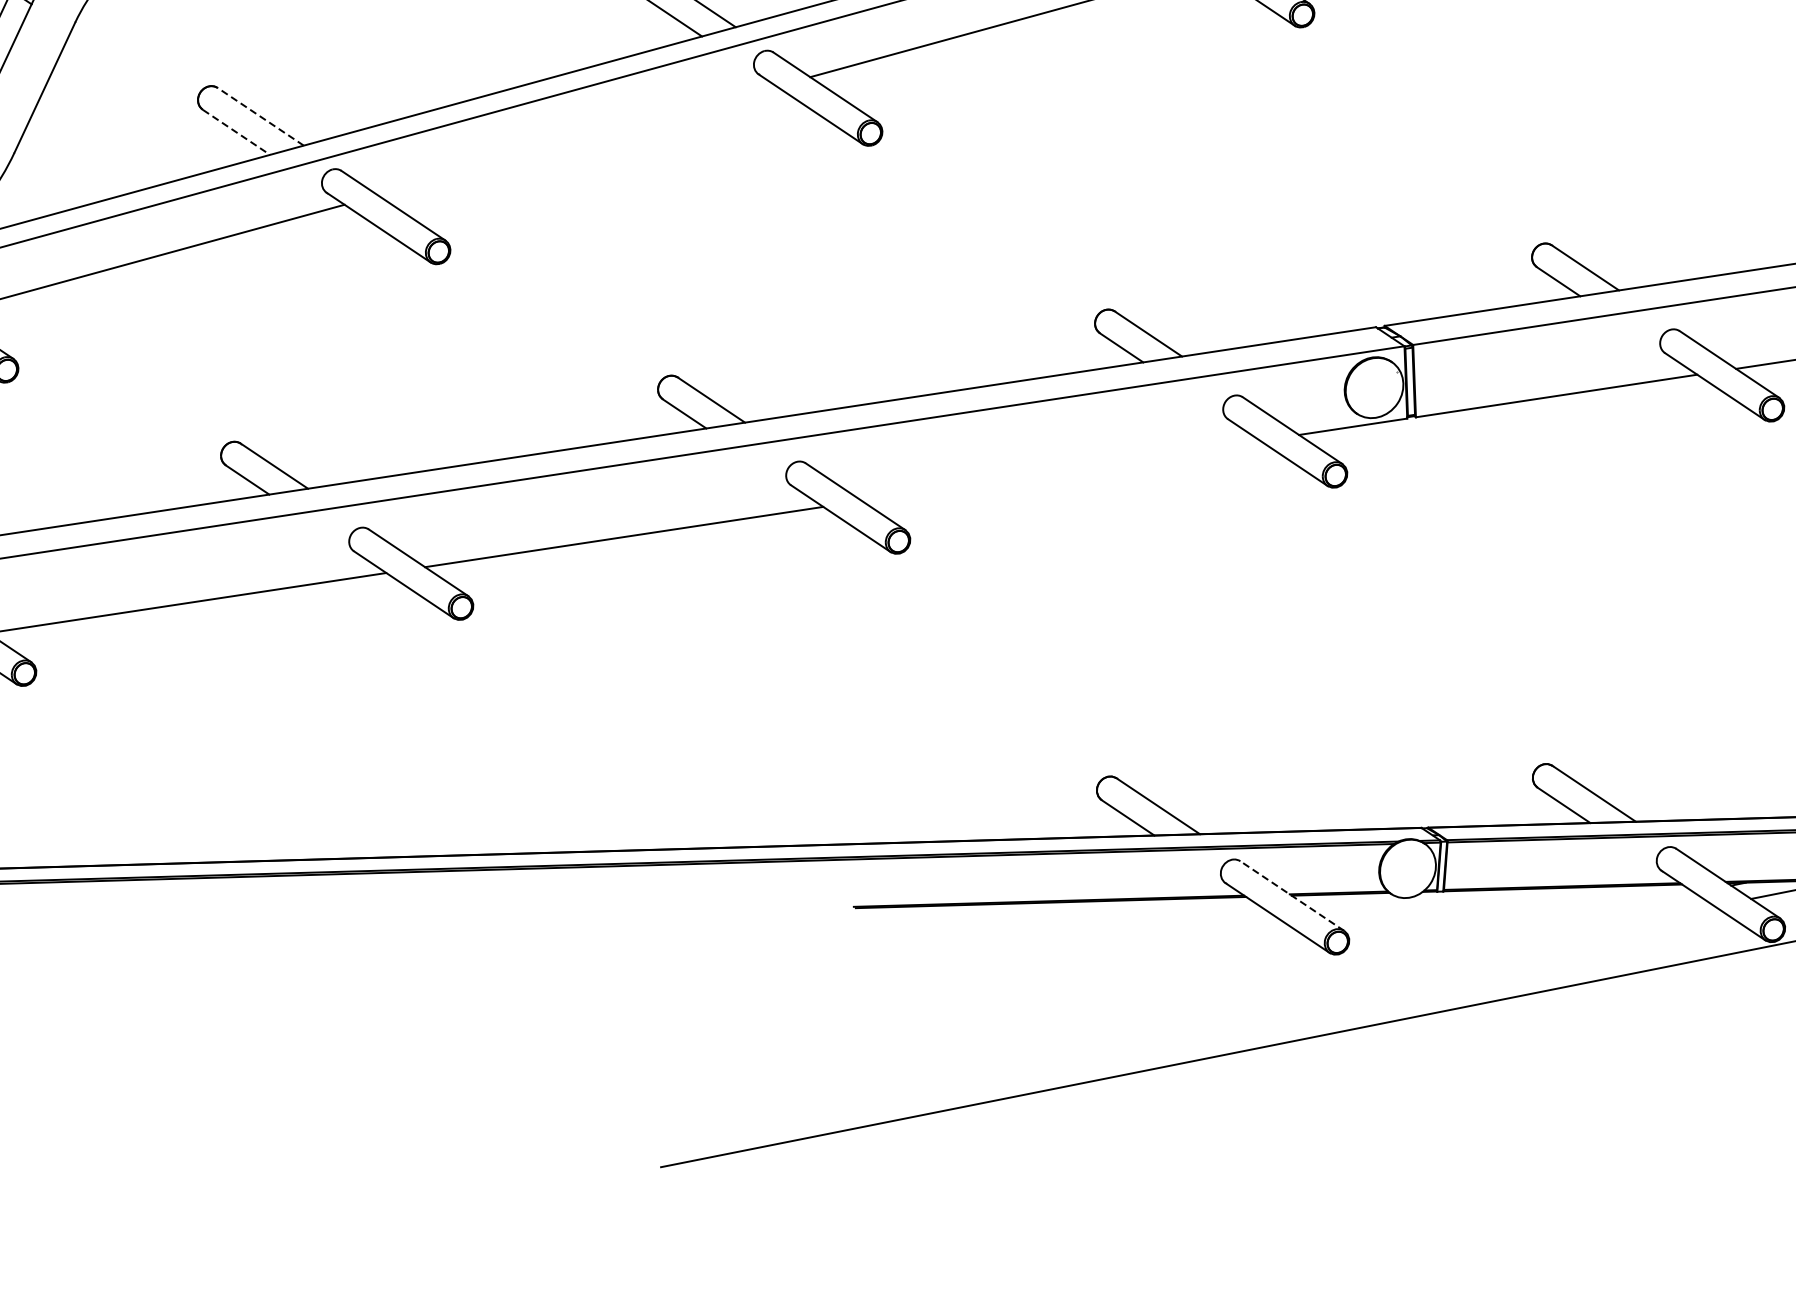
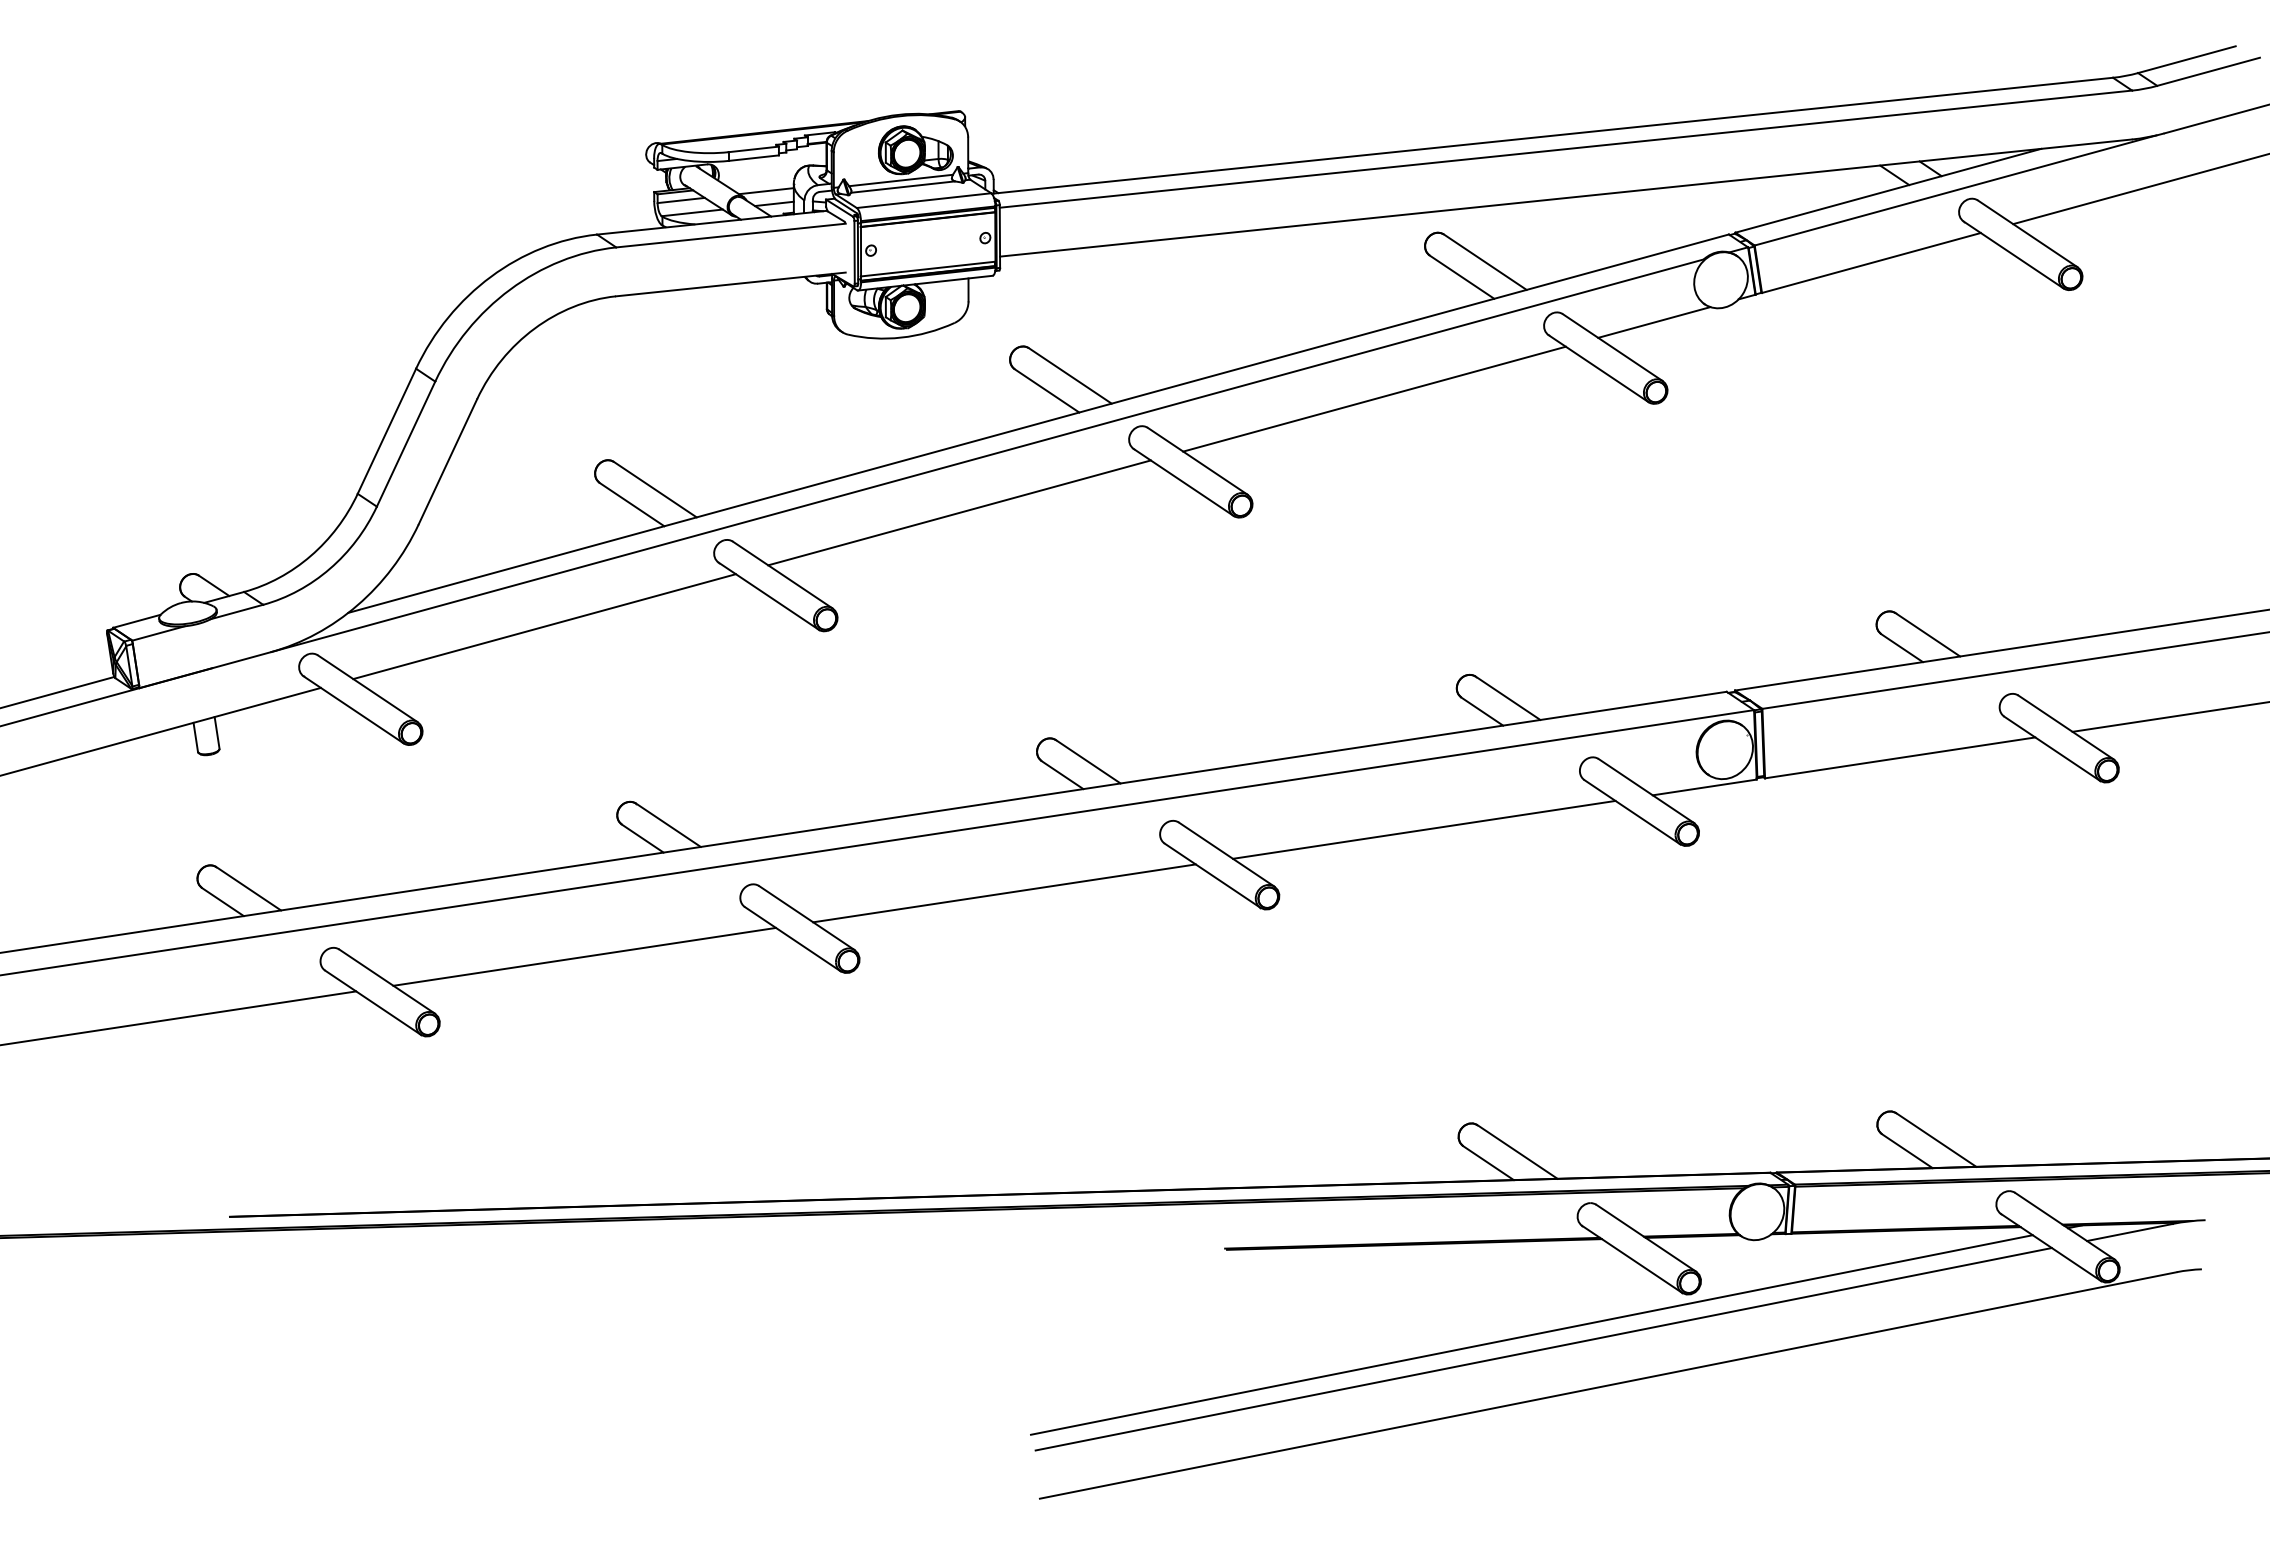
line: (260, 116) -> (655, 489), dashed -> solid
line: (236, 132) -> (632, 504), dashed -> solid
line: (577, 140) -> (959, 512), added
line: (1061, 470) -> (1424, 829), added
line: (1291, 896) -> (1645, 1238), dashed -> solid
line: (1172, 996) -> (1531, 1334), added
line: (1185, 1011) -> (1543, 1349), added

